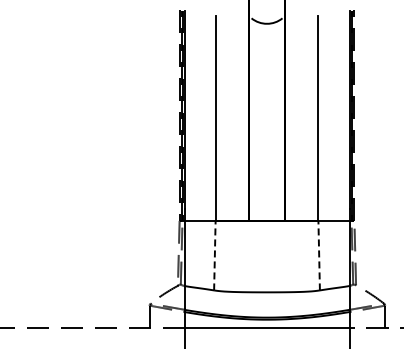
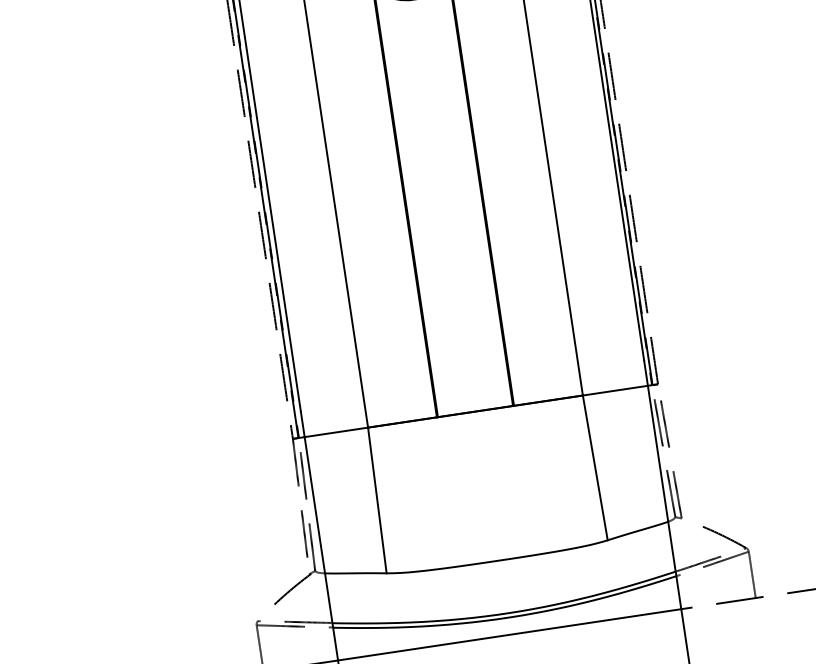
line: (214, 255) -> (376, 500), dashed -> solid
line: (319, 255) -> (595, 467), dashed -> solid

